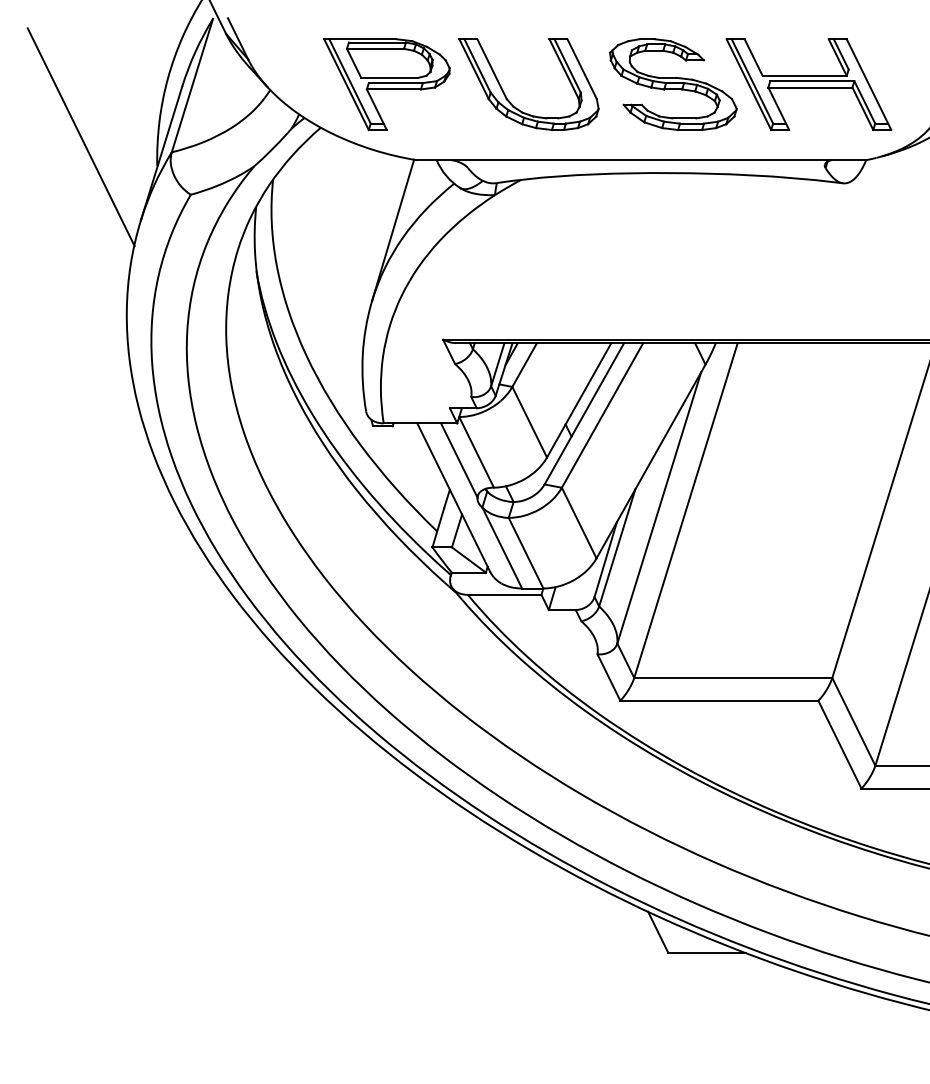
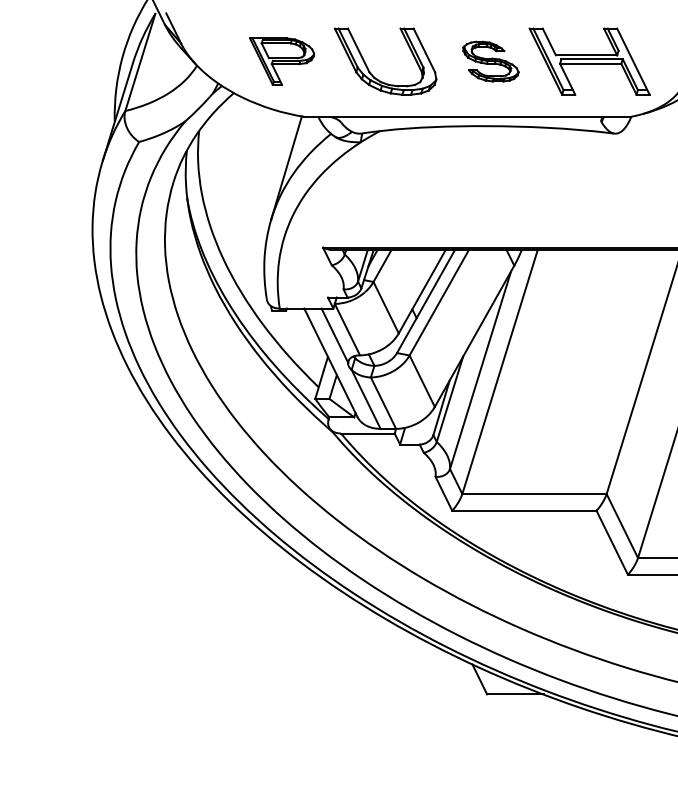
part: (386, 84) -> (281, 61), size x0.7
part: (672, 84) -> (490, 61), size x0.6
line: (81, 136) -> (59, 99), removed

